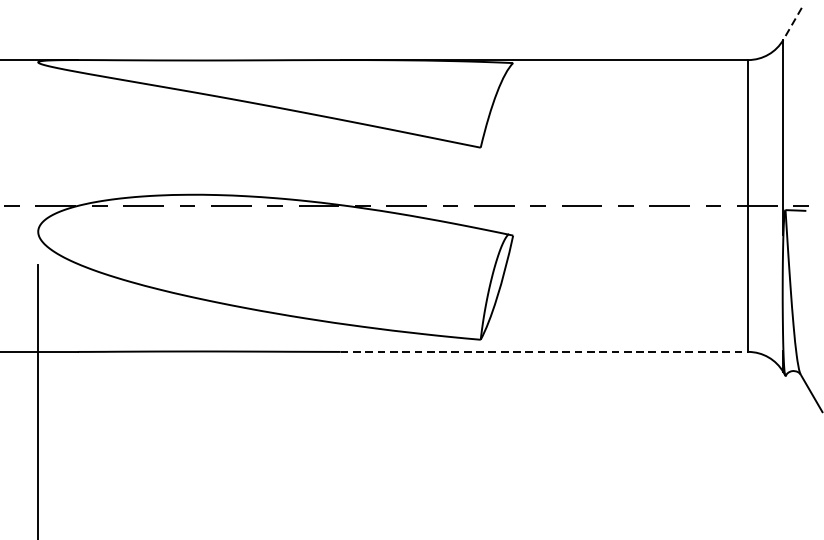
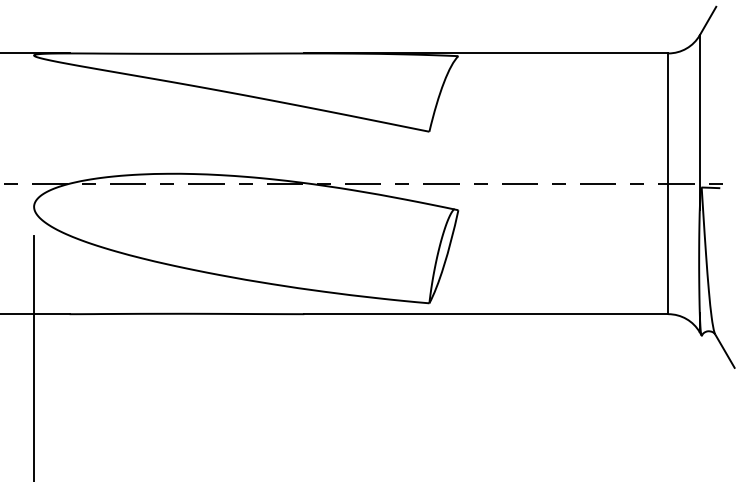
line: (792, 24) -> (707, 21), dashed -> solid
line: (544, 352) -> (486, 314), dashed -> solid

